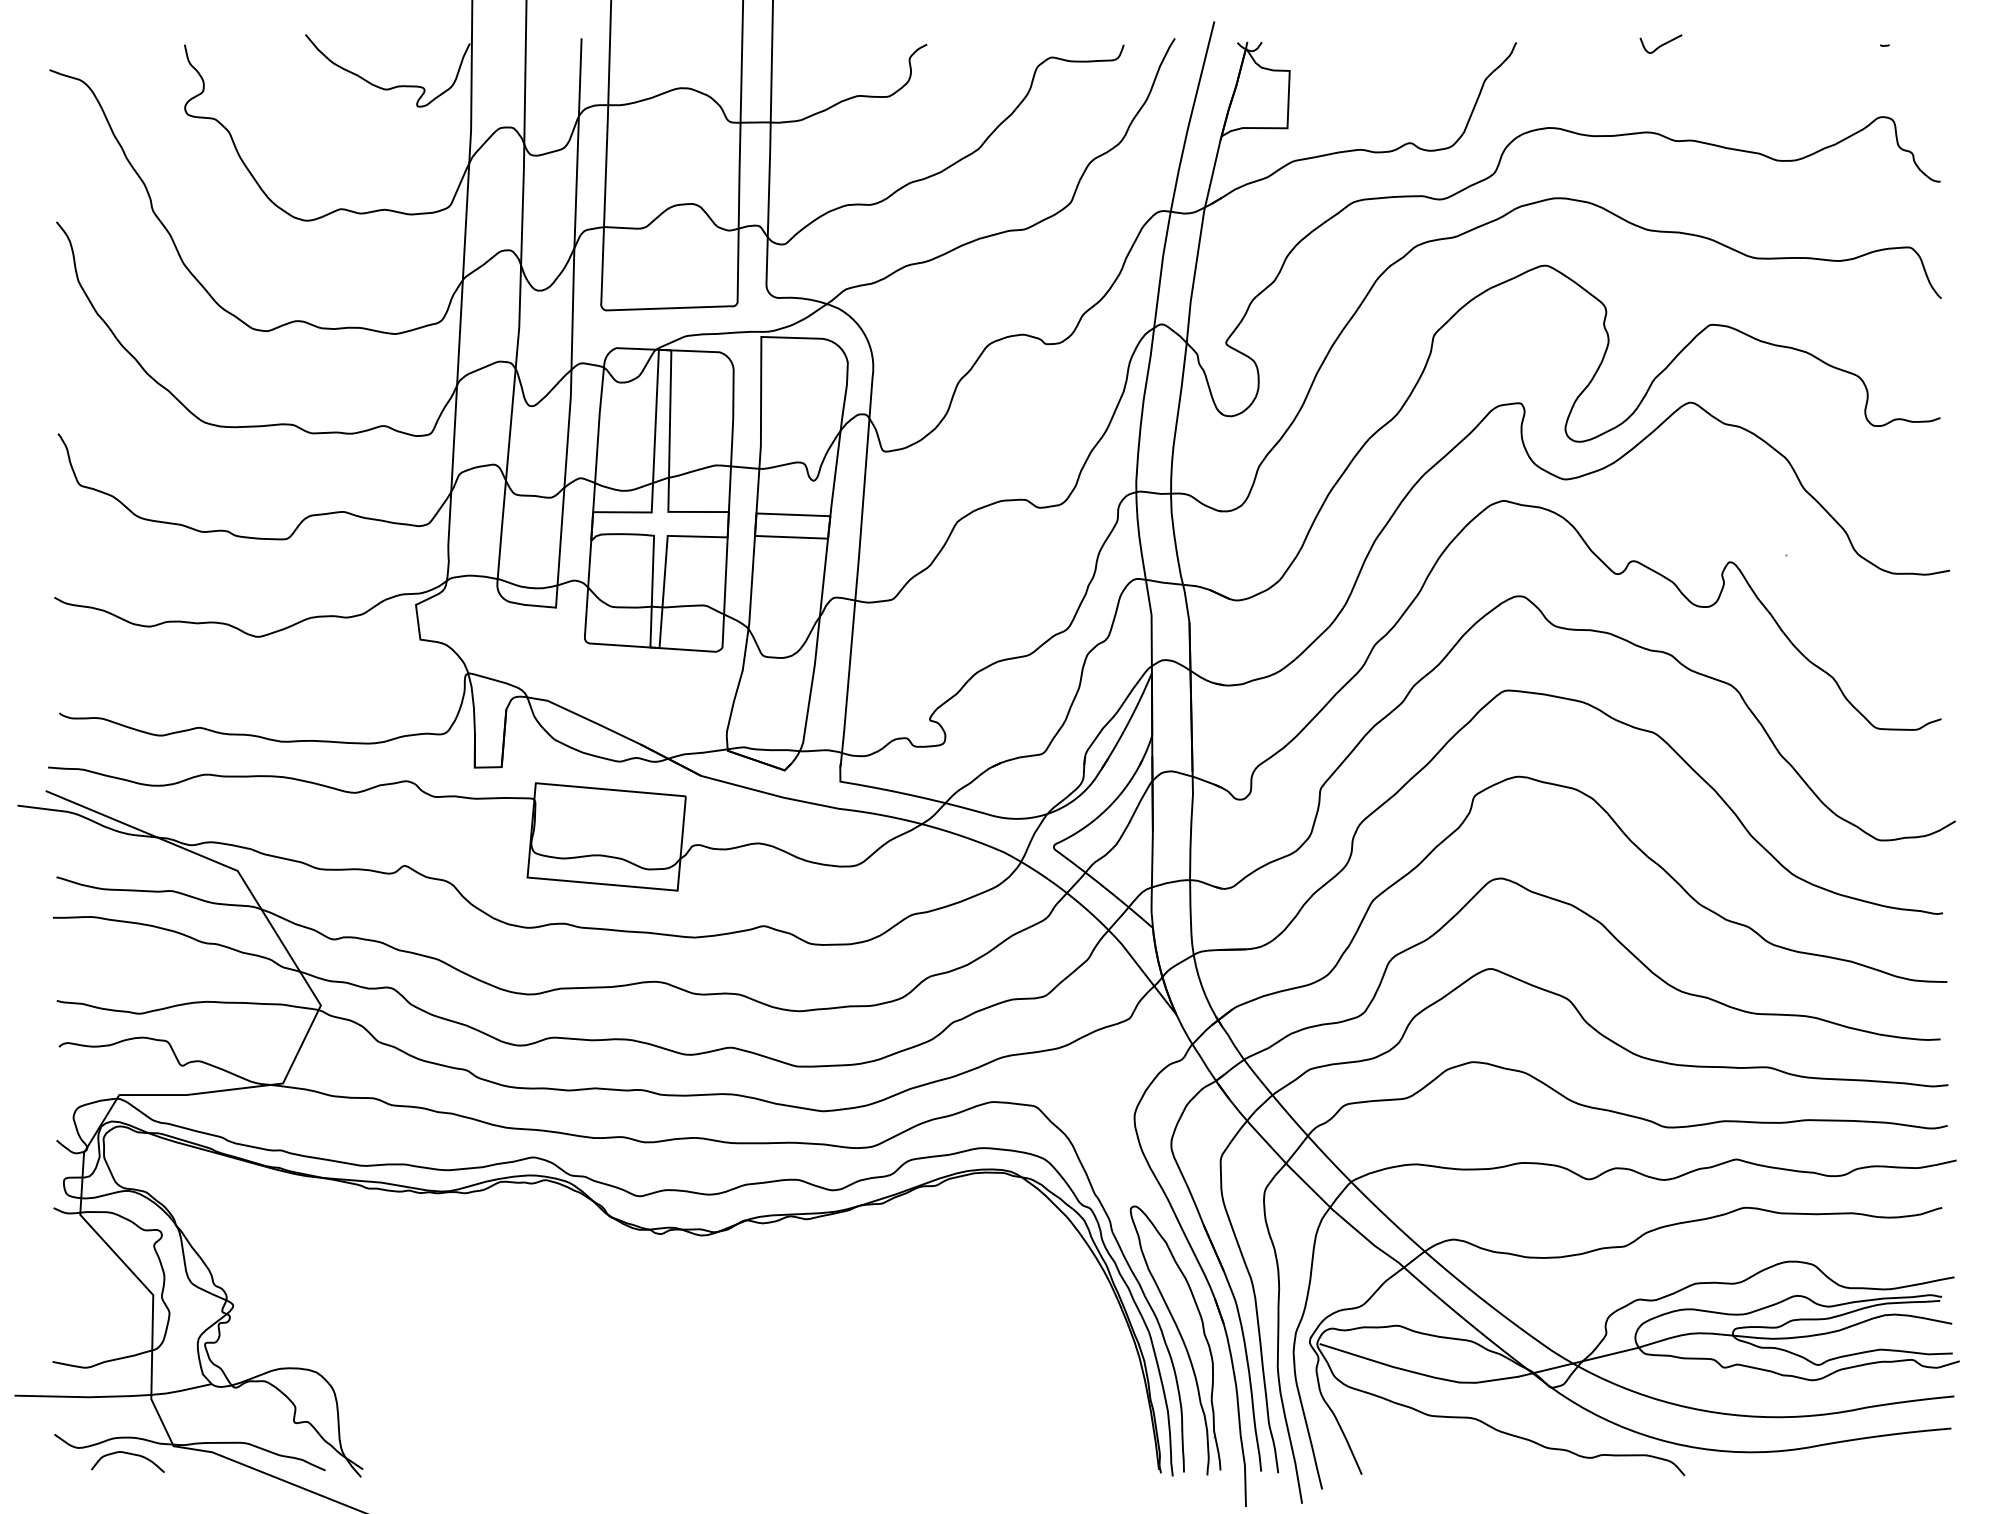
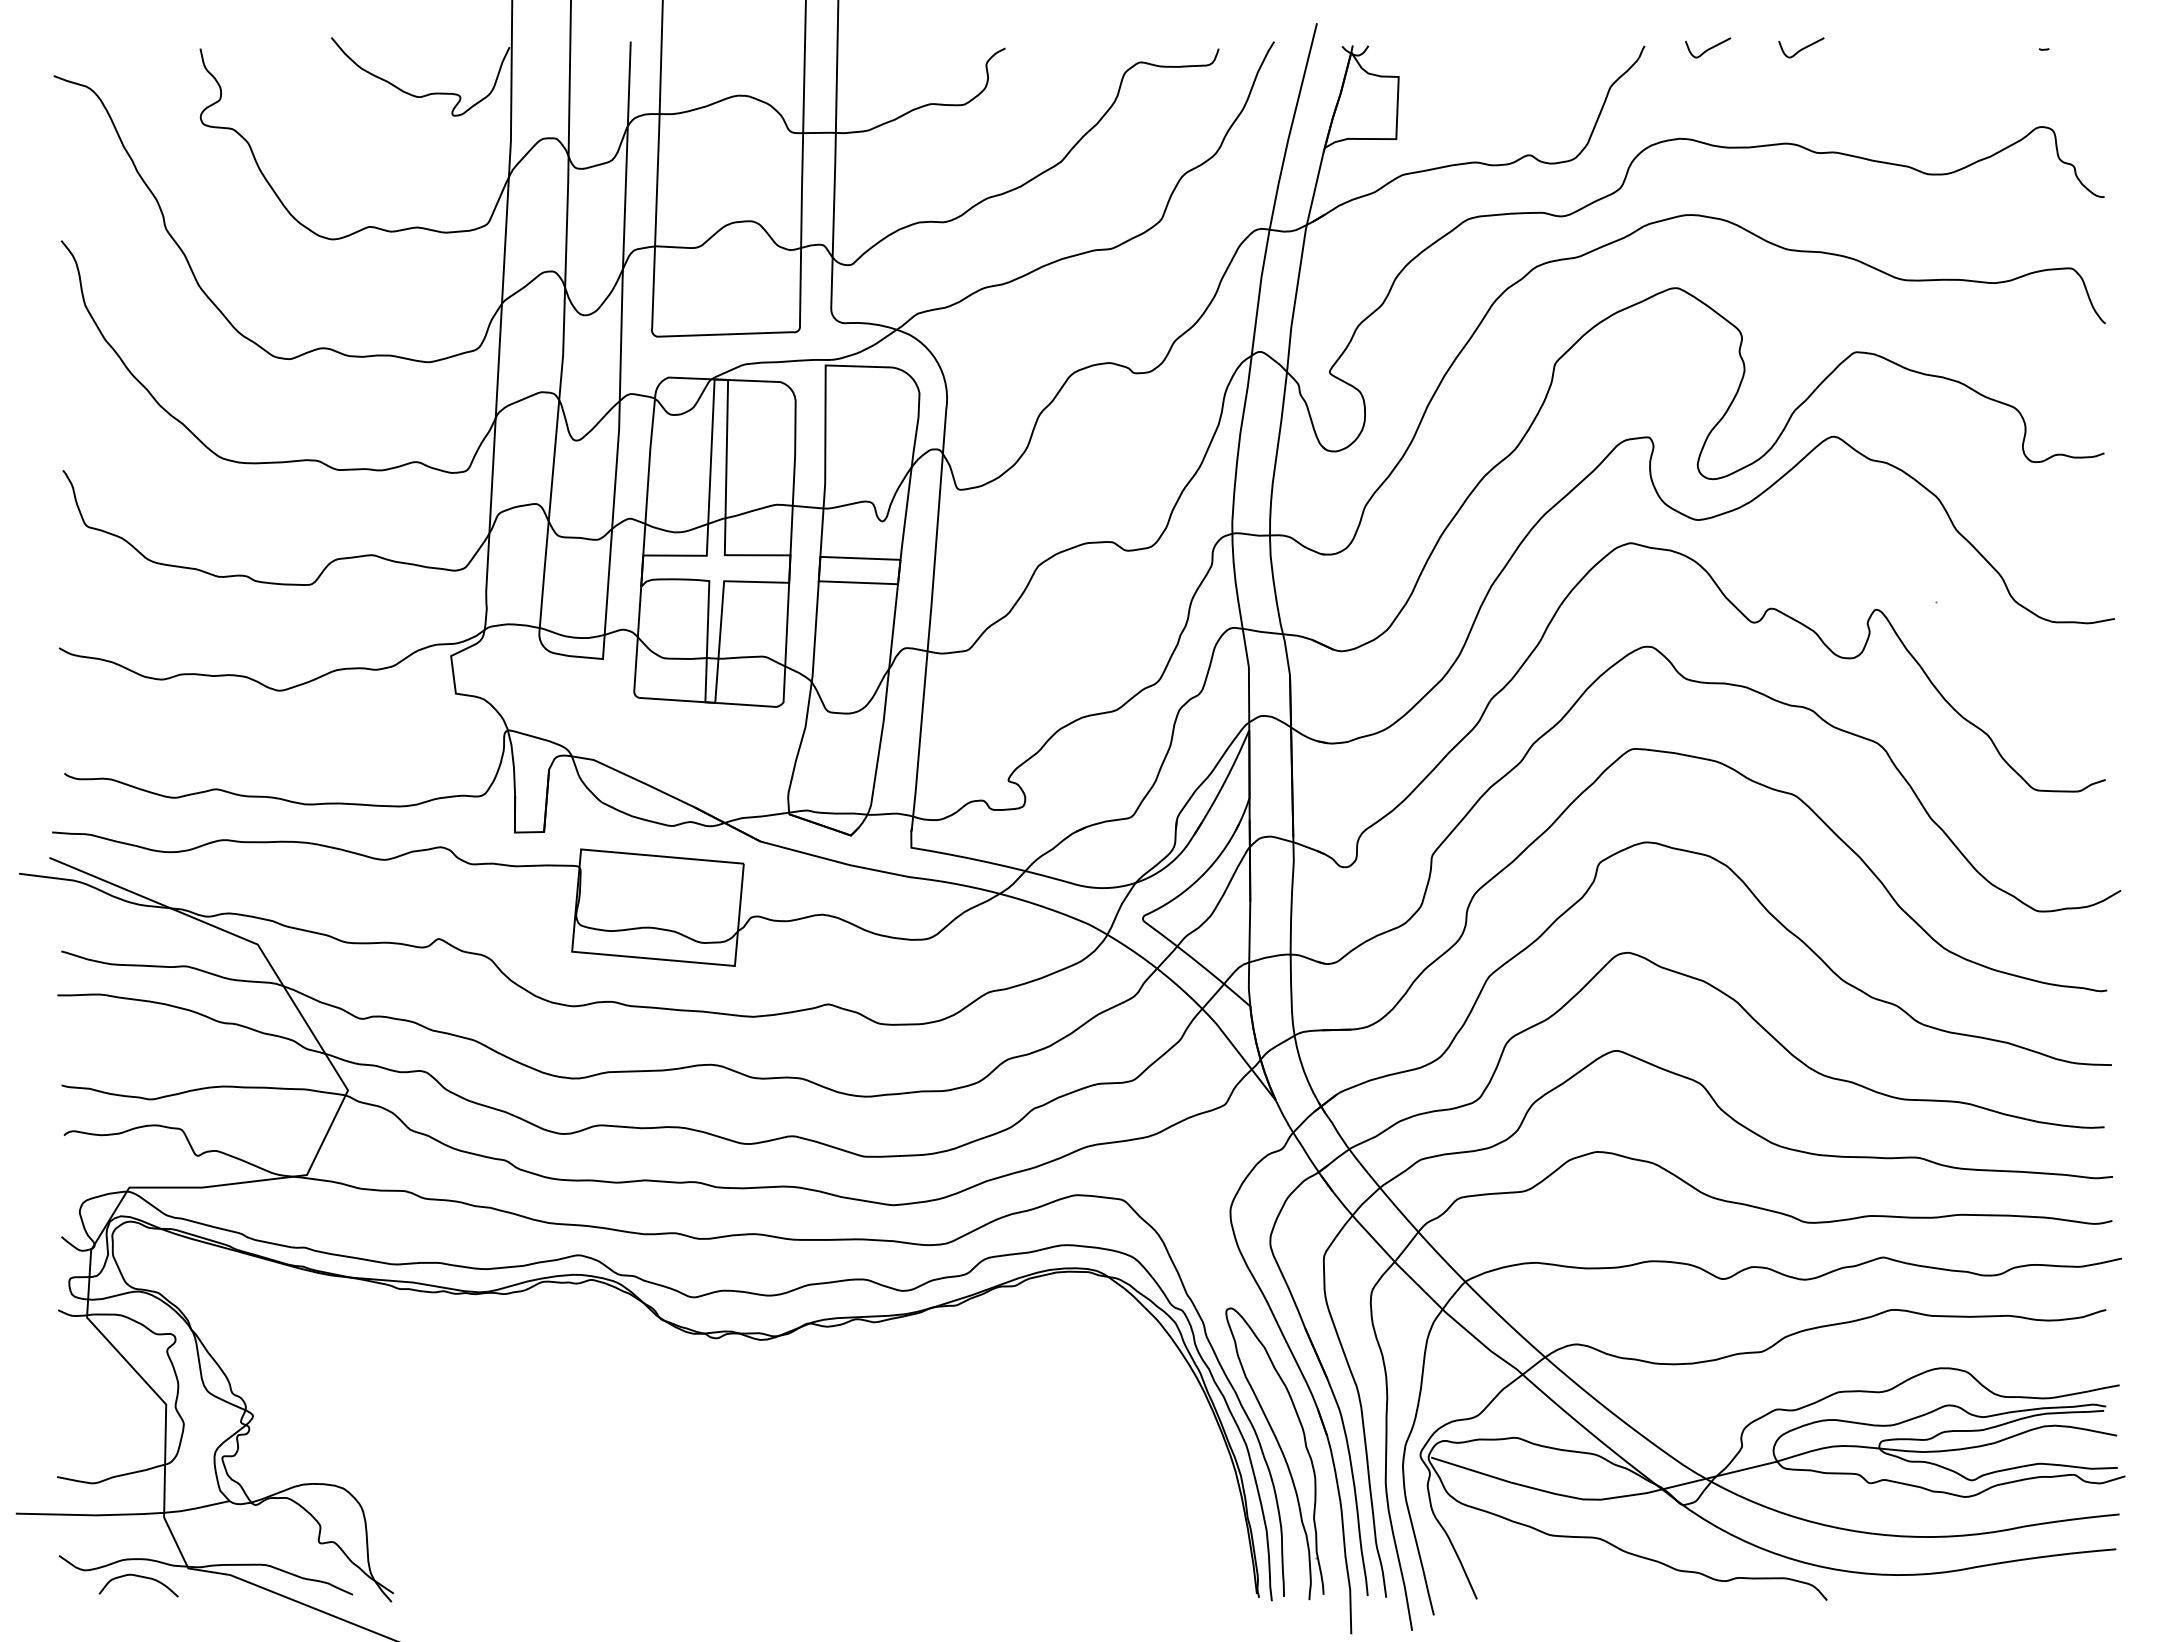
curve: (1575, 44) -> (1708, 48), added

